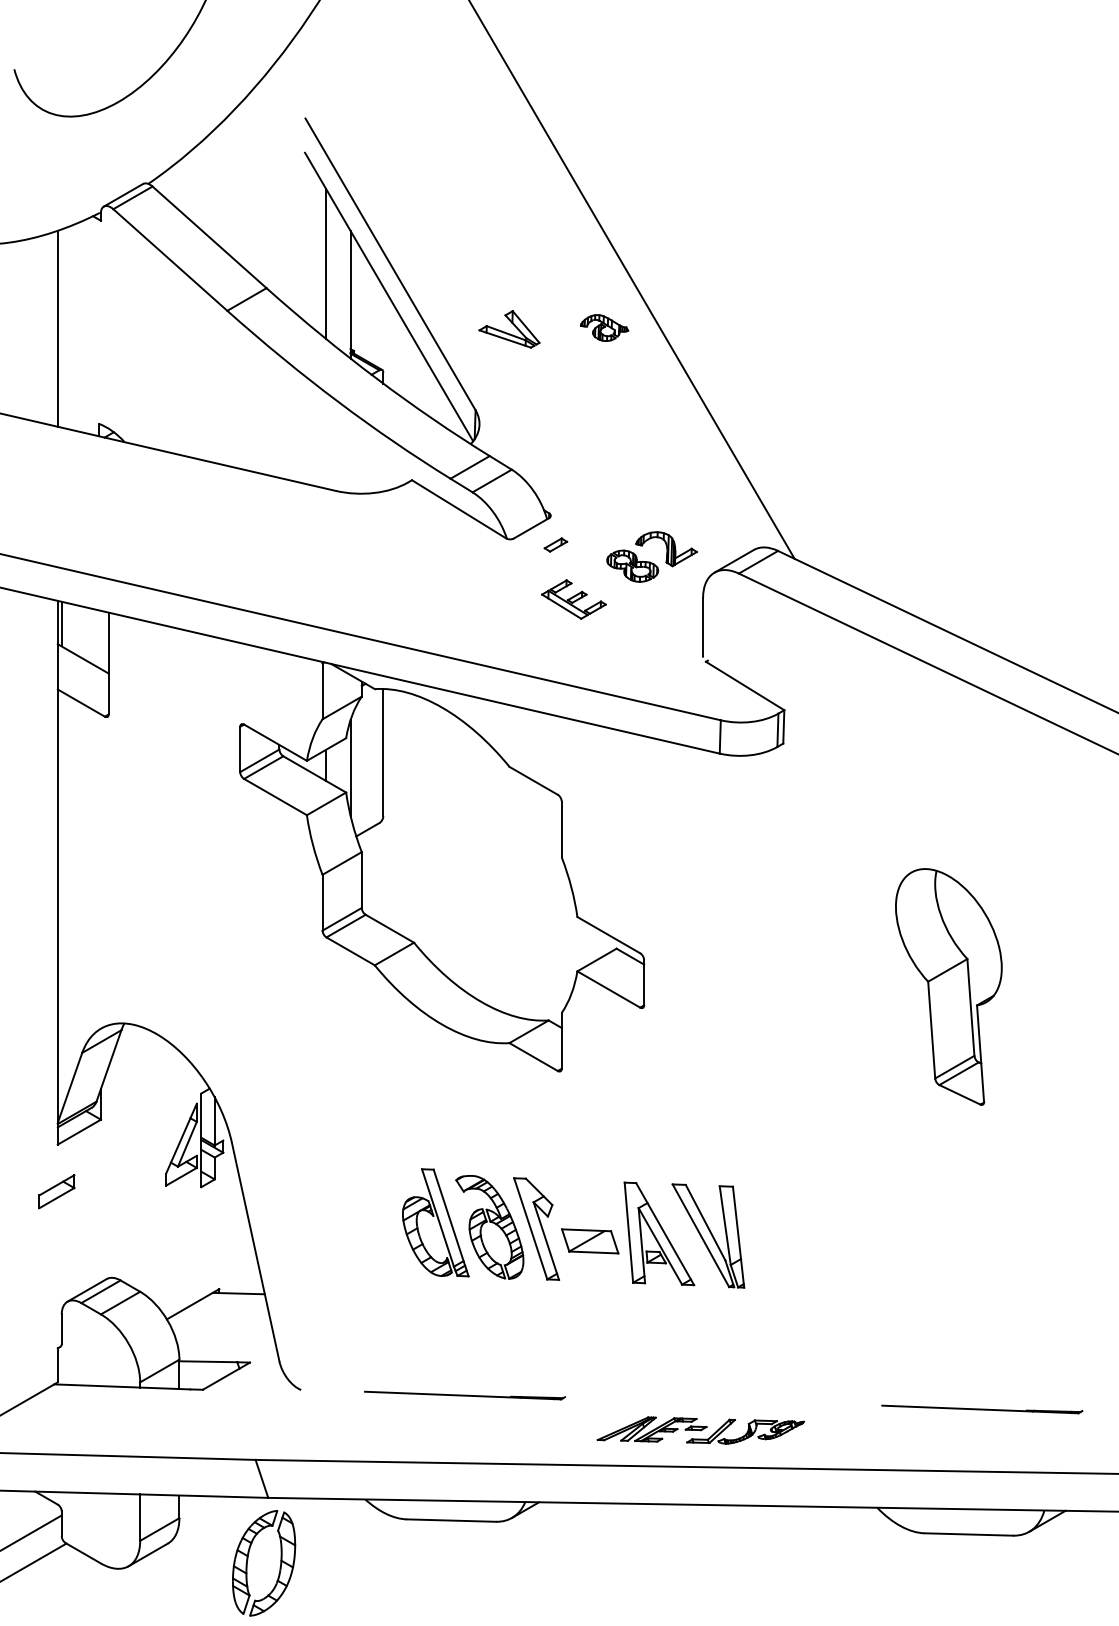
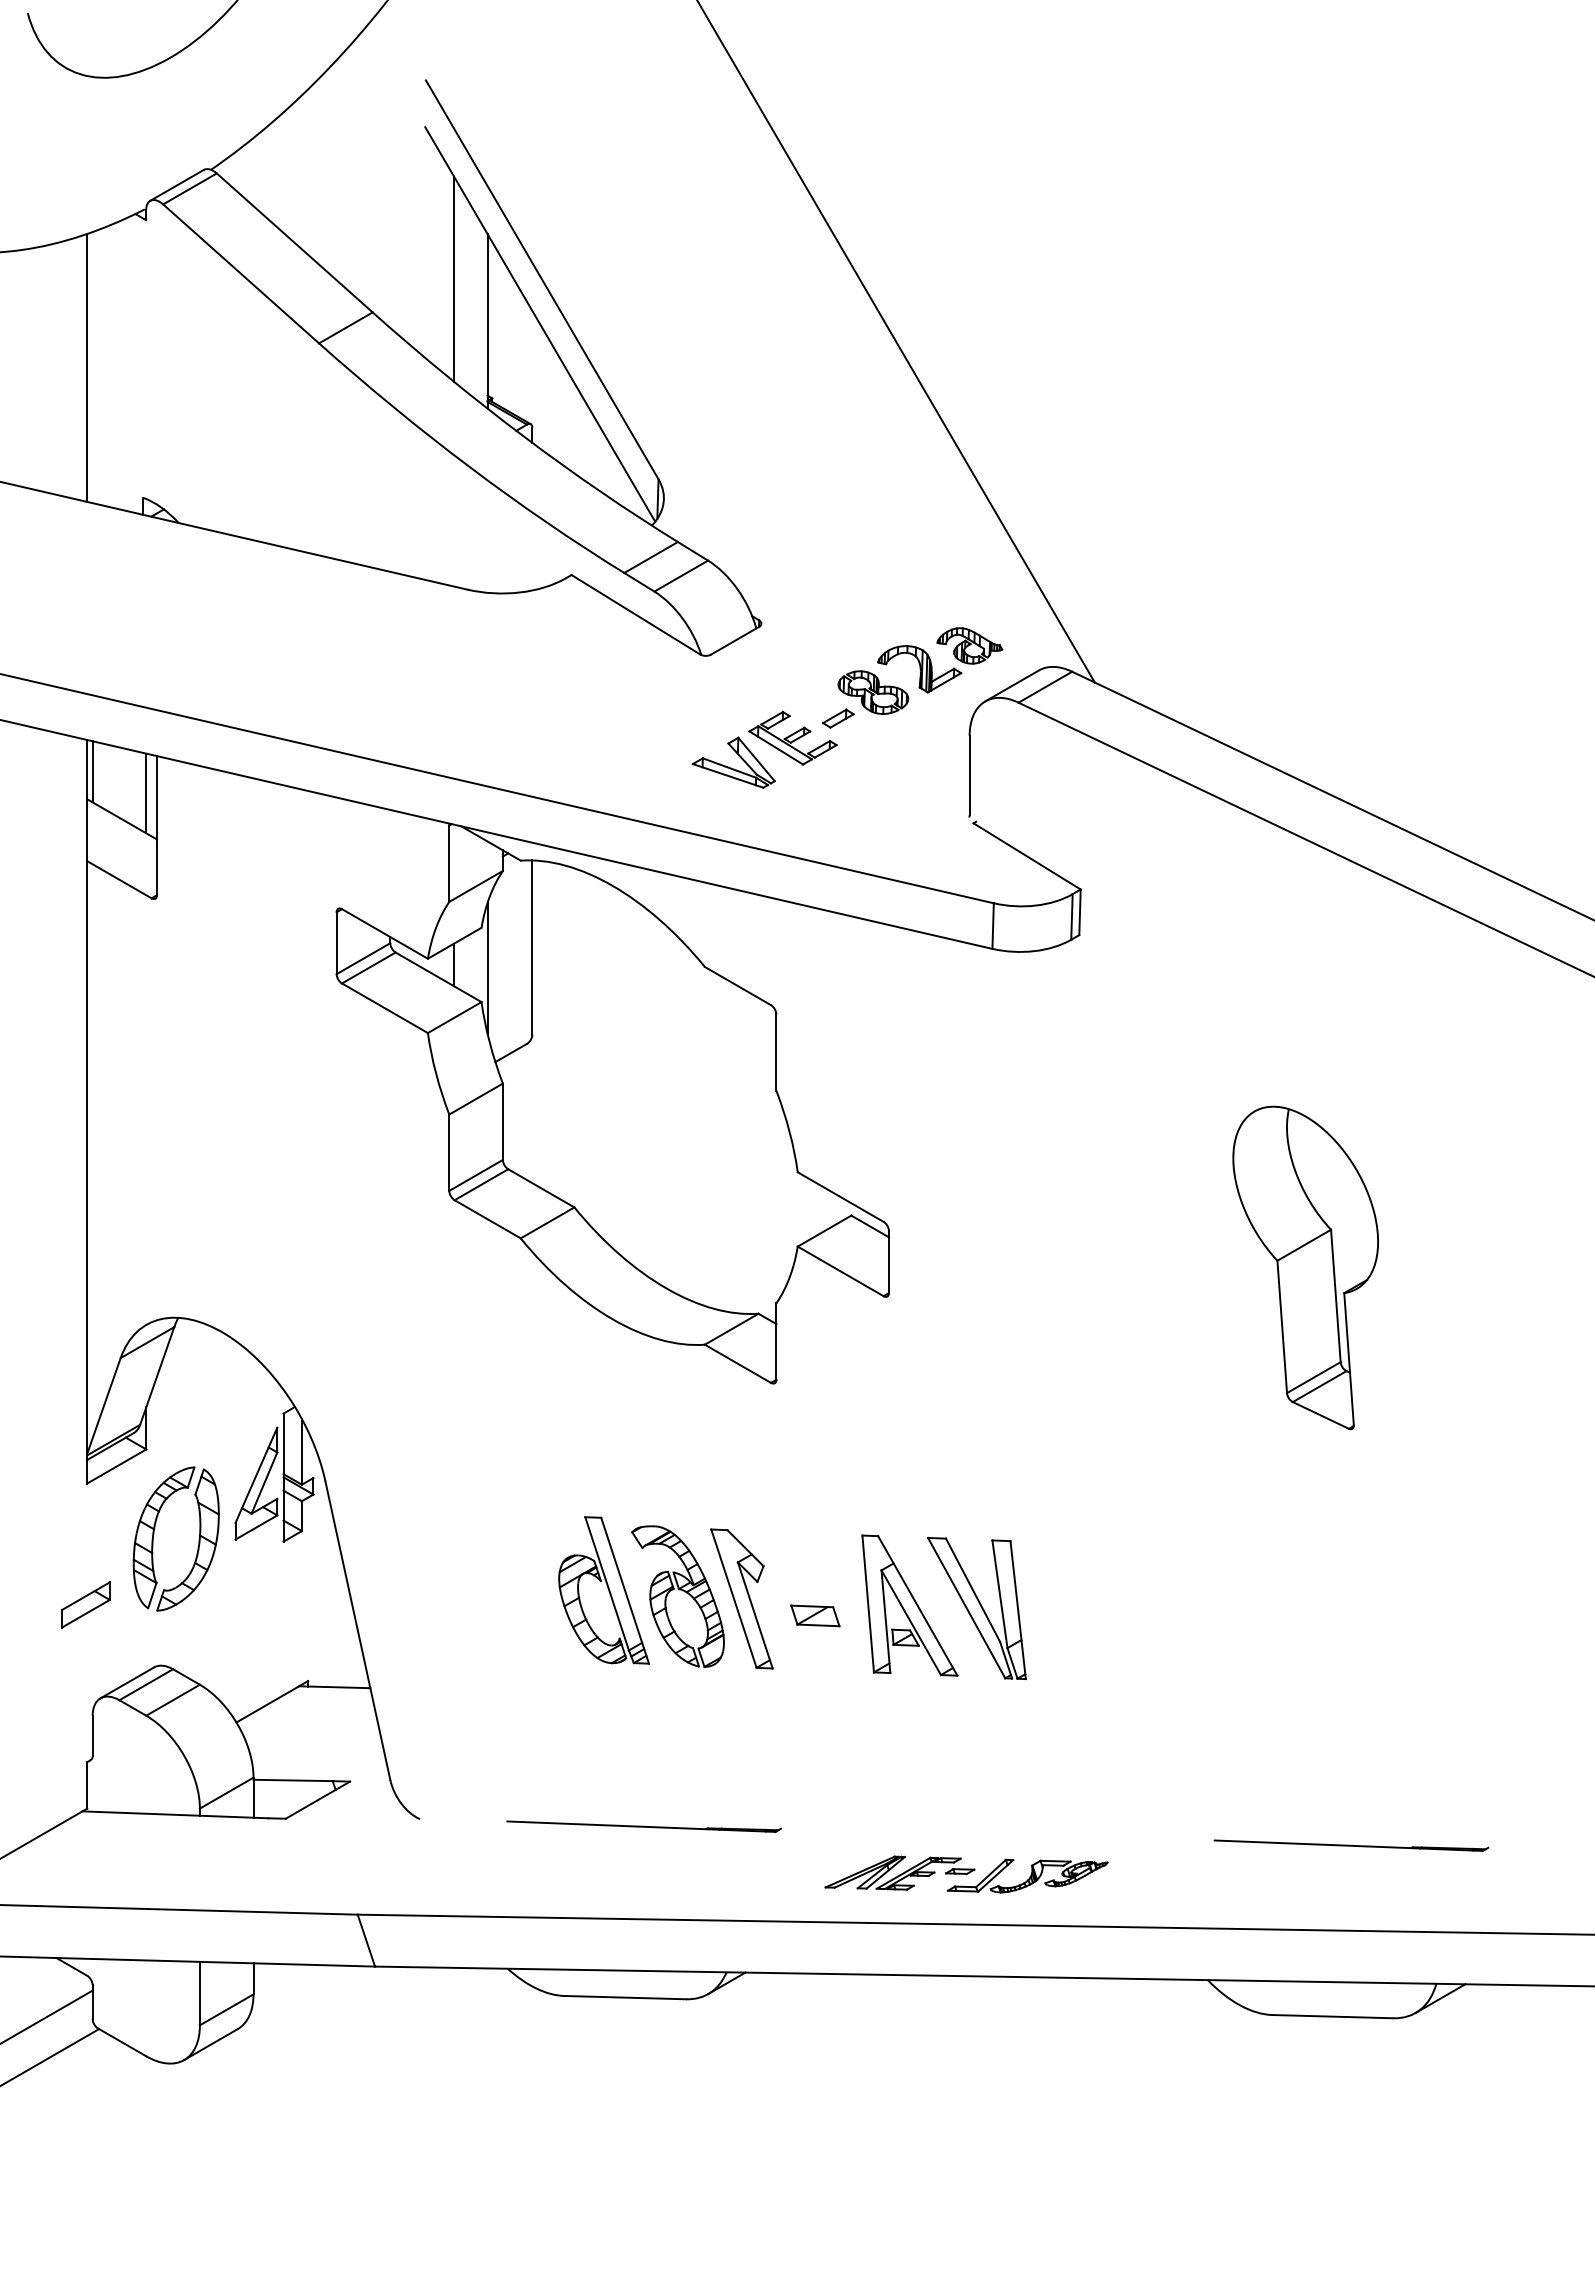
part: (604, 327) -> (969, 645), moved
part: (509, 329) -> (733, 762), moved
part: (556, 544) -> (838, 718), moved
line: (101, 640) -> (146, 793), added
part: (56, 1191) -> (85, 1604), moved
part: (590, 1241) -> (815, 1615), size x0.62
part: (248, 1559) -> (154, 1534), moved

